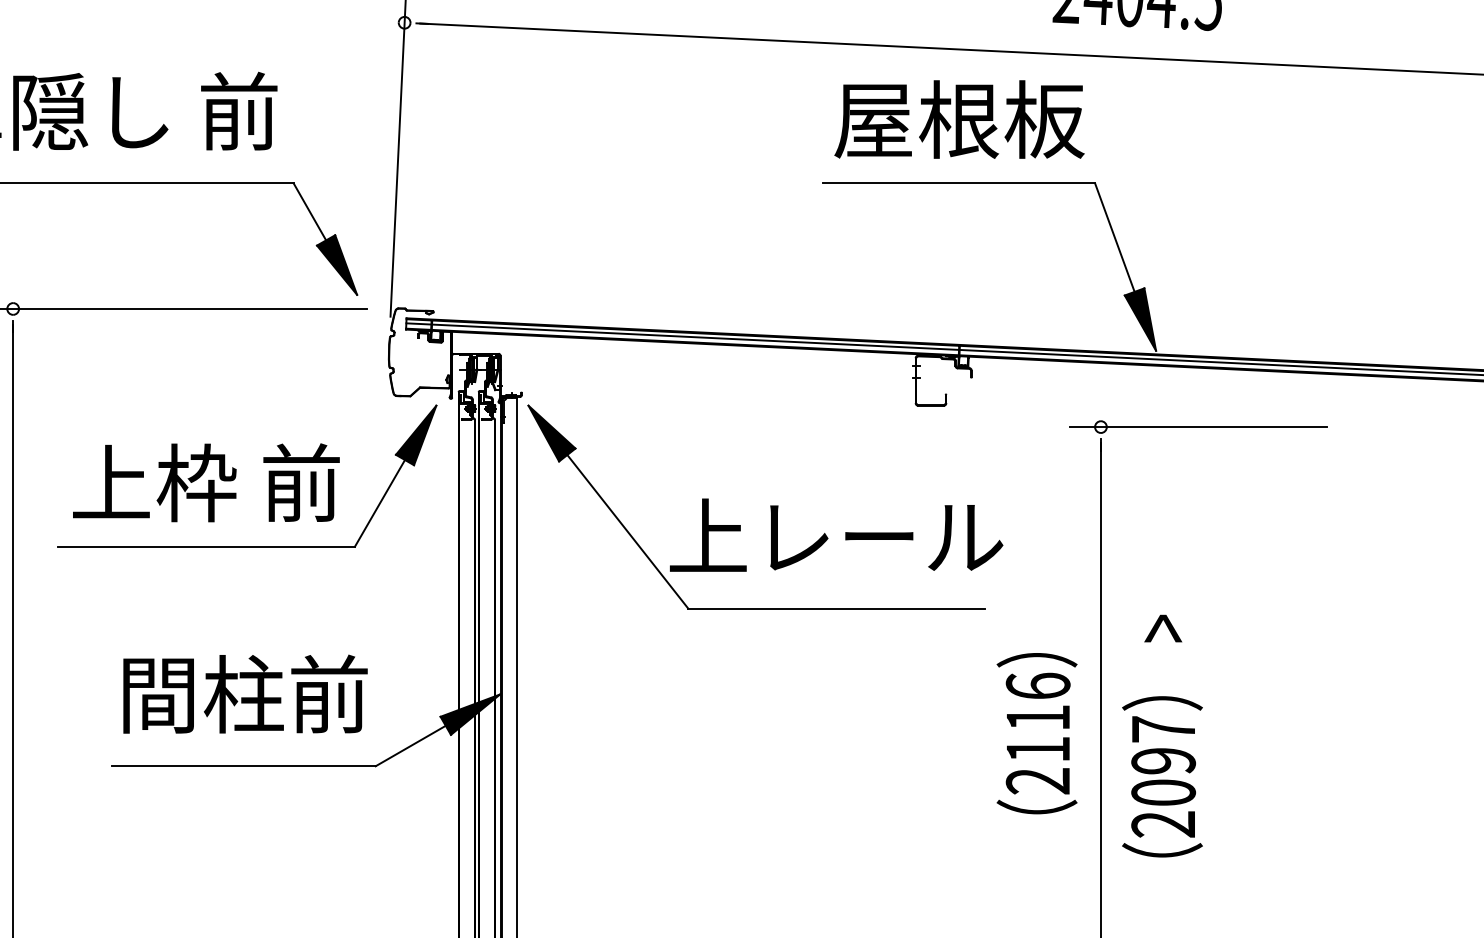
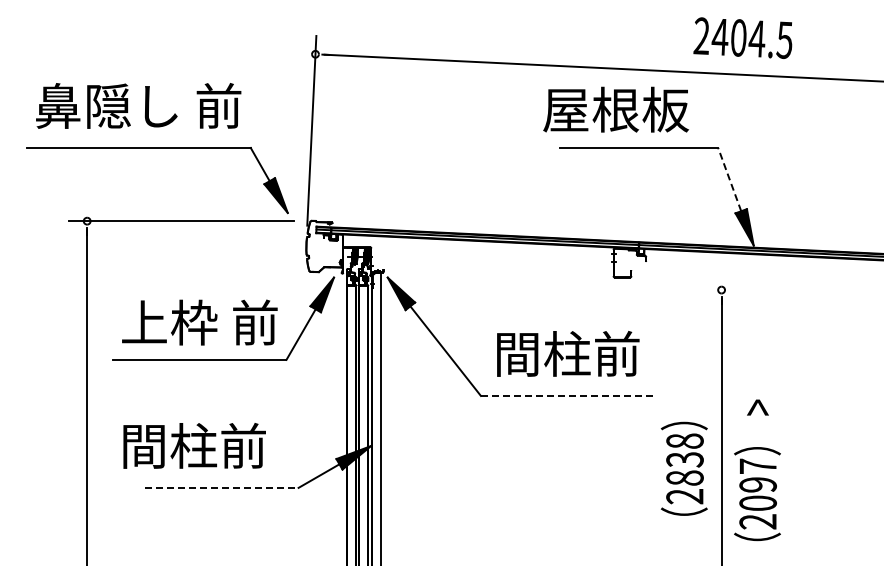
text: (958, 119) -> (615, 109), moved
line: (1114, 237) -> (729, 179), solid -> dashed
line: (1198, 427) -> (778, 290), removed
text: (836, 535) -> (567, 353), 上レール -> 間柱前
line: (836, 607) -> (567, 395), solid -> dashed
text: (245, 693) -> (194, 445), moved
text: (1037, 717) -> (684, 459), 2116 -> 2838
line: (243, 765) -> (221, 487), solid -> dashed

